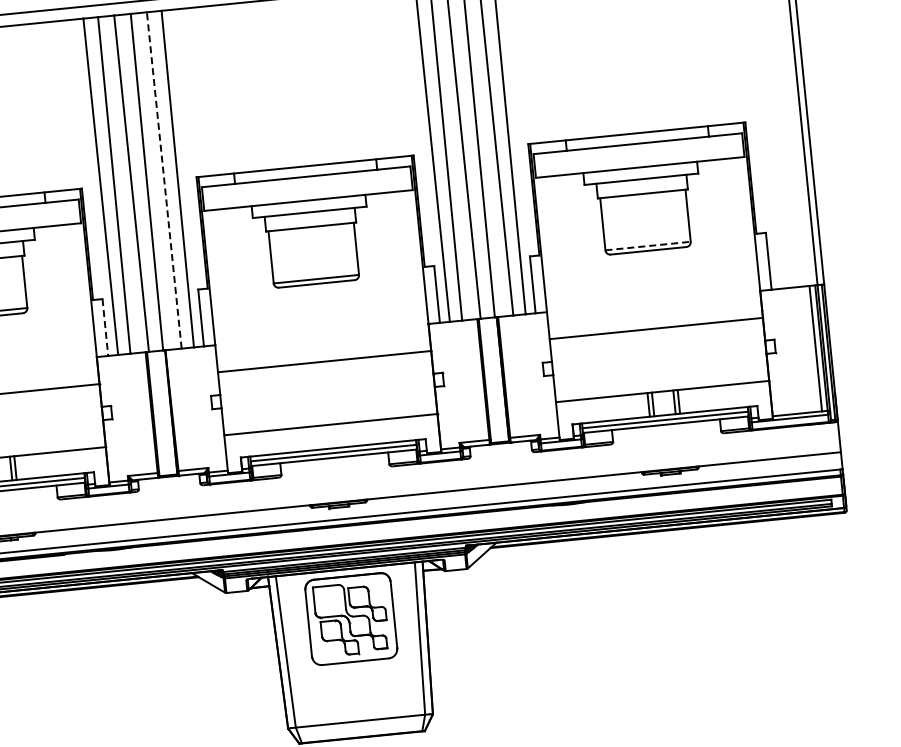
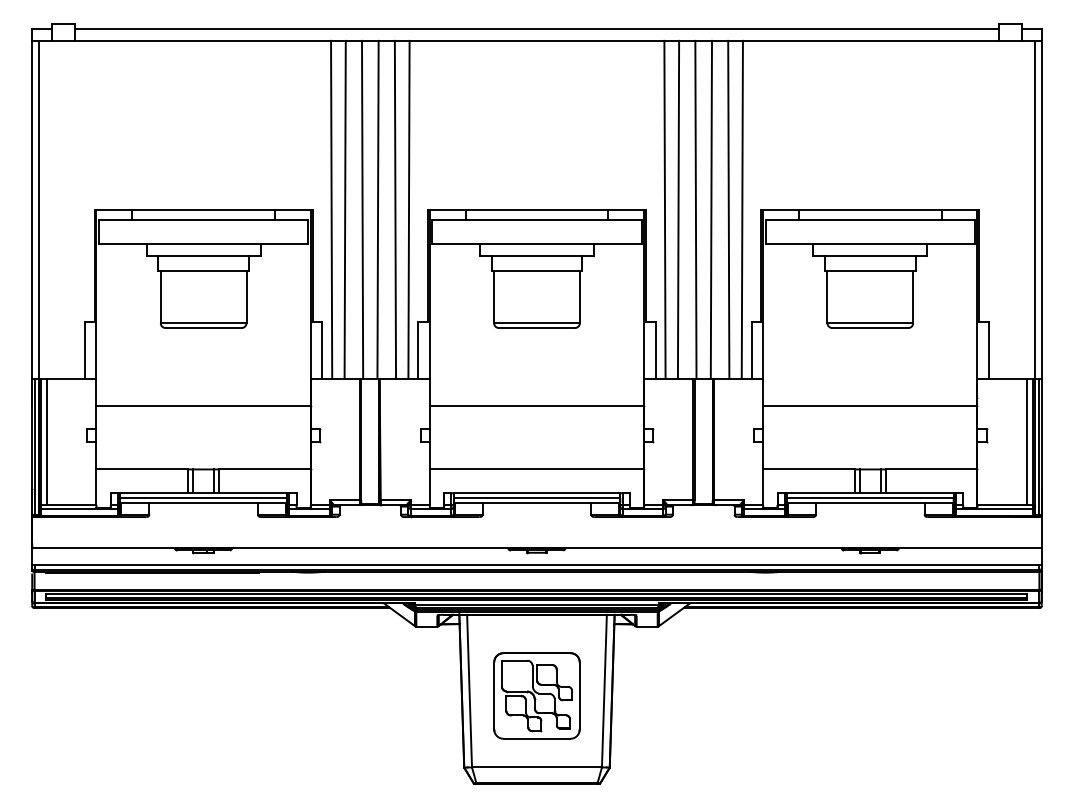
line: (164, 180) -> (395, 209), dashed -> solid
line: (648, 246) -> (870, 323), dashed -> solid
line: (105, 327) -> (322, 350), dashed -> solid
part: (350, 618) -> (536, 695), moved

